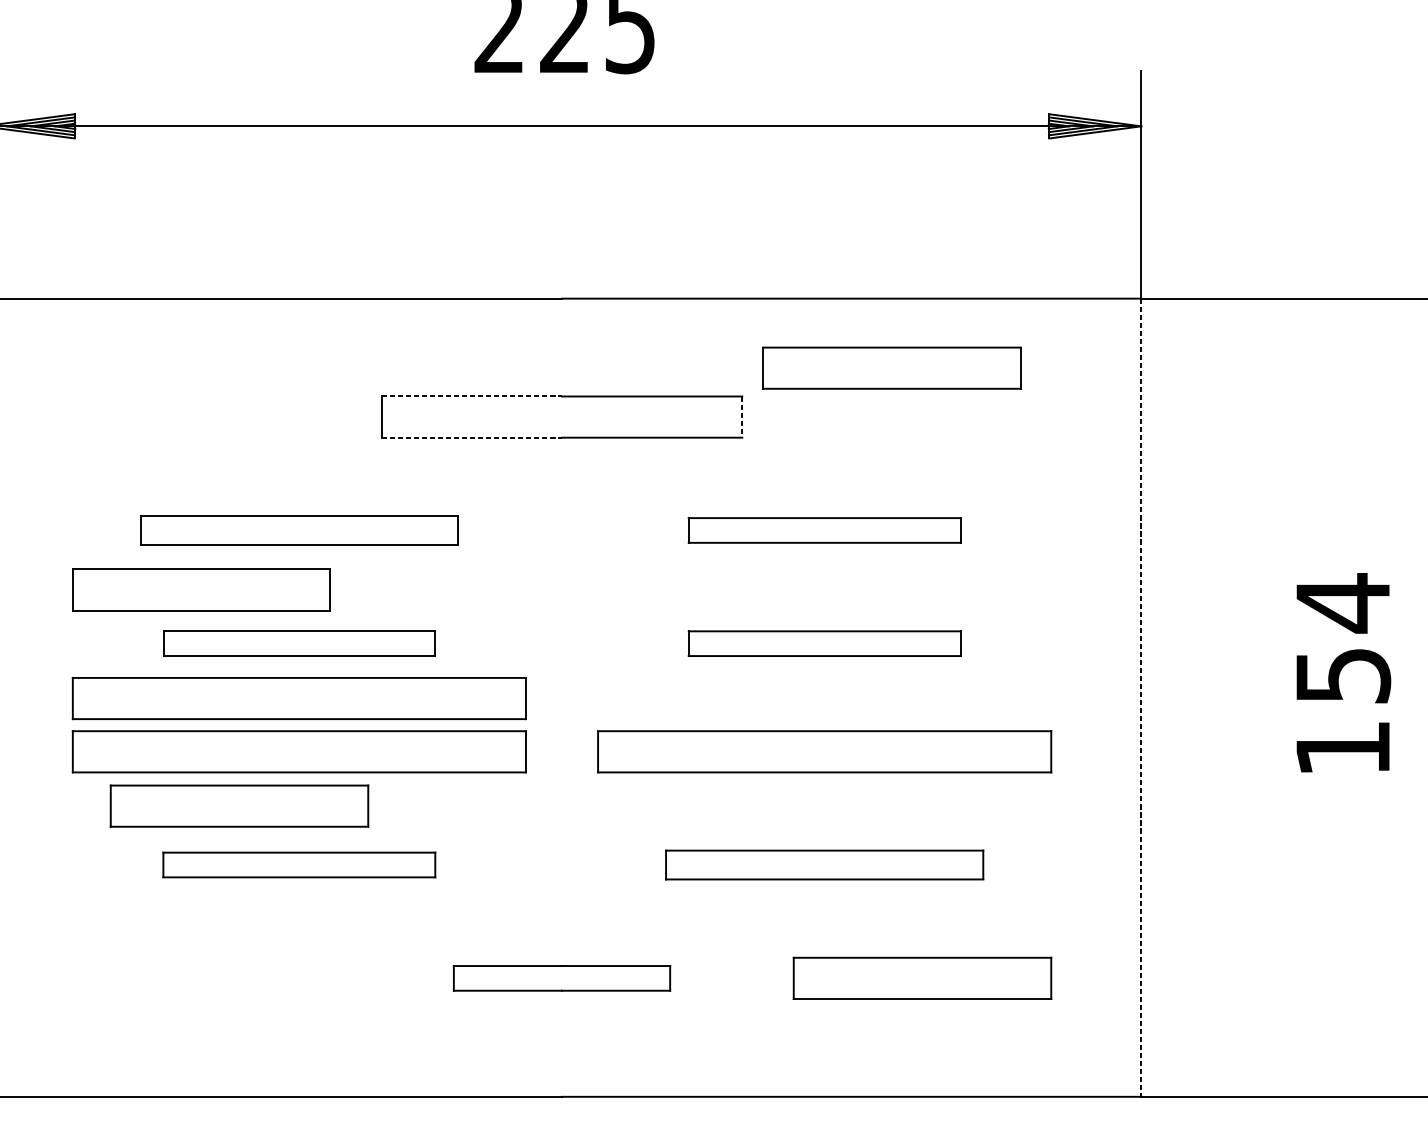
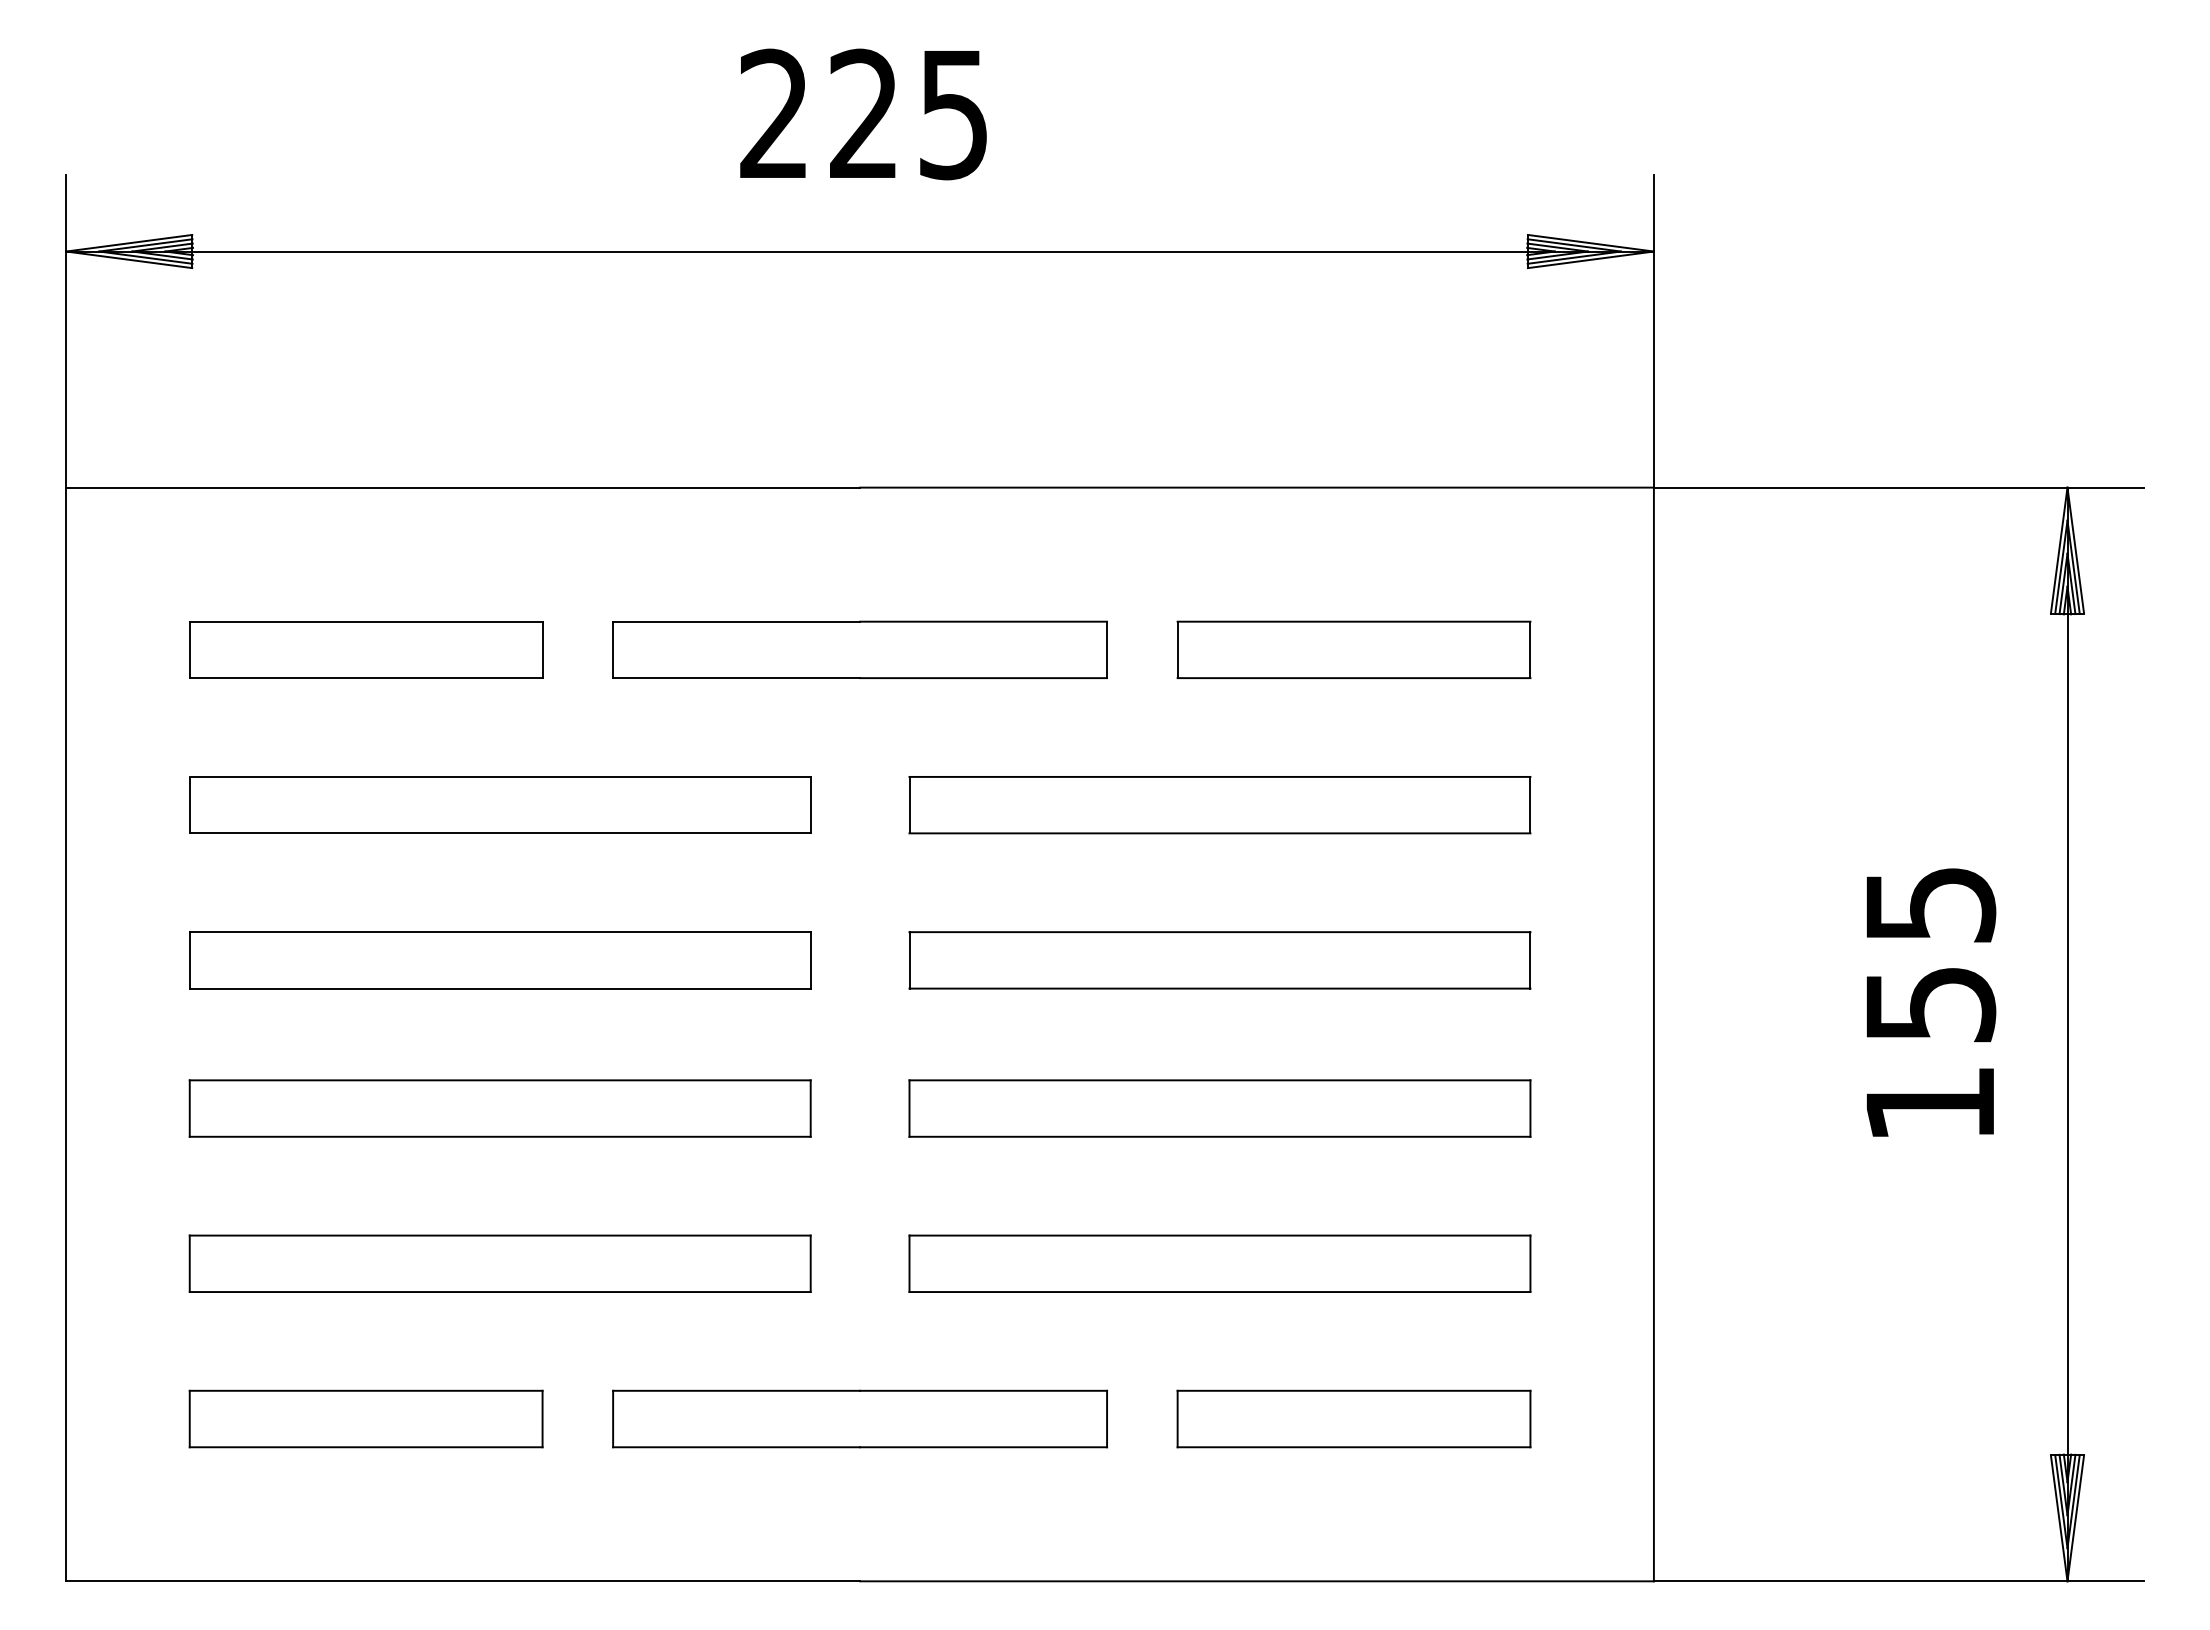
part: (891, 367) -> (1353, 649), moved
line: (472, 396) -> (737, 621), dashed -> solid
line: (742, 417) -> (1107, 650), dashed -> solid
line: (472, 437) -> (737, 678), dashed -> solid
part: (299, 529) -> (500, 804), size x1.43
part: (824, 530) -> (1219, 805), size x1.67
part: (201, 589) -> (366, 649), moved
text: (1343, 602) -> (1931, 904), 154 -> 155
part: (299, 643) -> (500, 960), size x1.67
part: (824, 643) -> (1219, 960), size x1.67
line: (1141, 697) -> (1653, 1034), dashed -> solid
part: (298, 698) -> (499, 1035), removed
part: (239, 805) -> (365, 1418), moved
part: (298, 864) -> (499, 1263), size x1.67
part: (824, 864) -> (1219, 1263), size x1.43
part: (561, 978) -> (859, 1418), size x1.67

